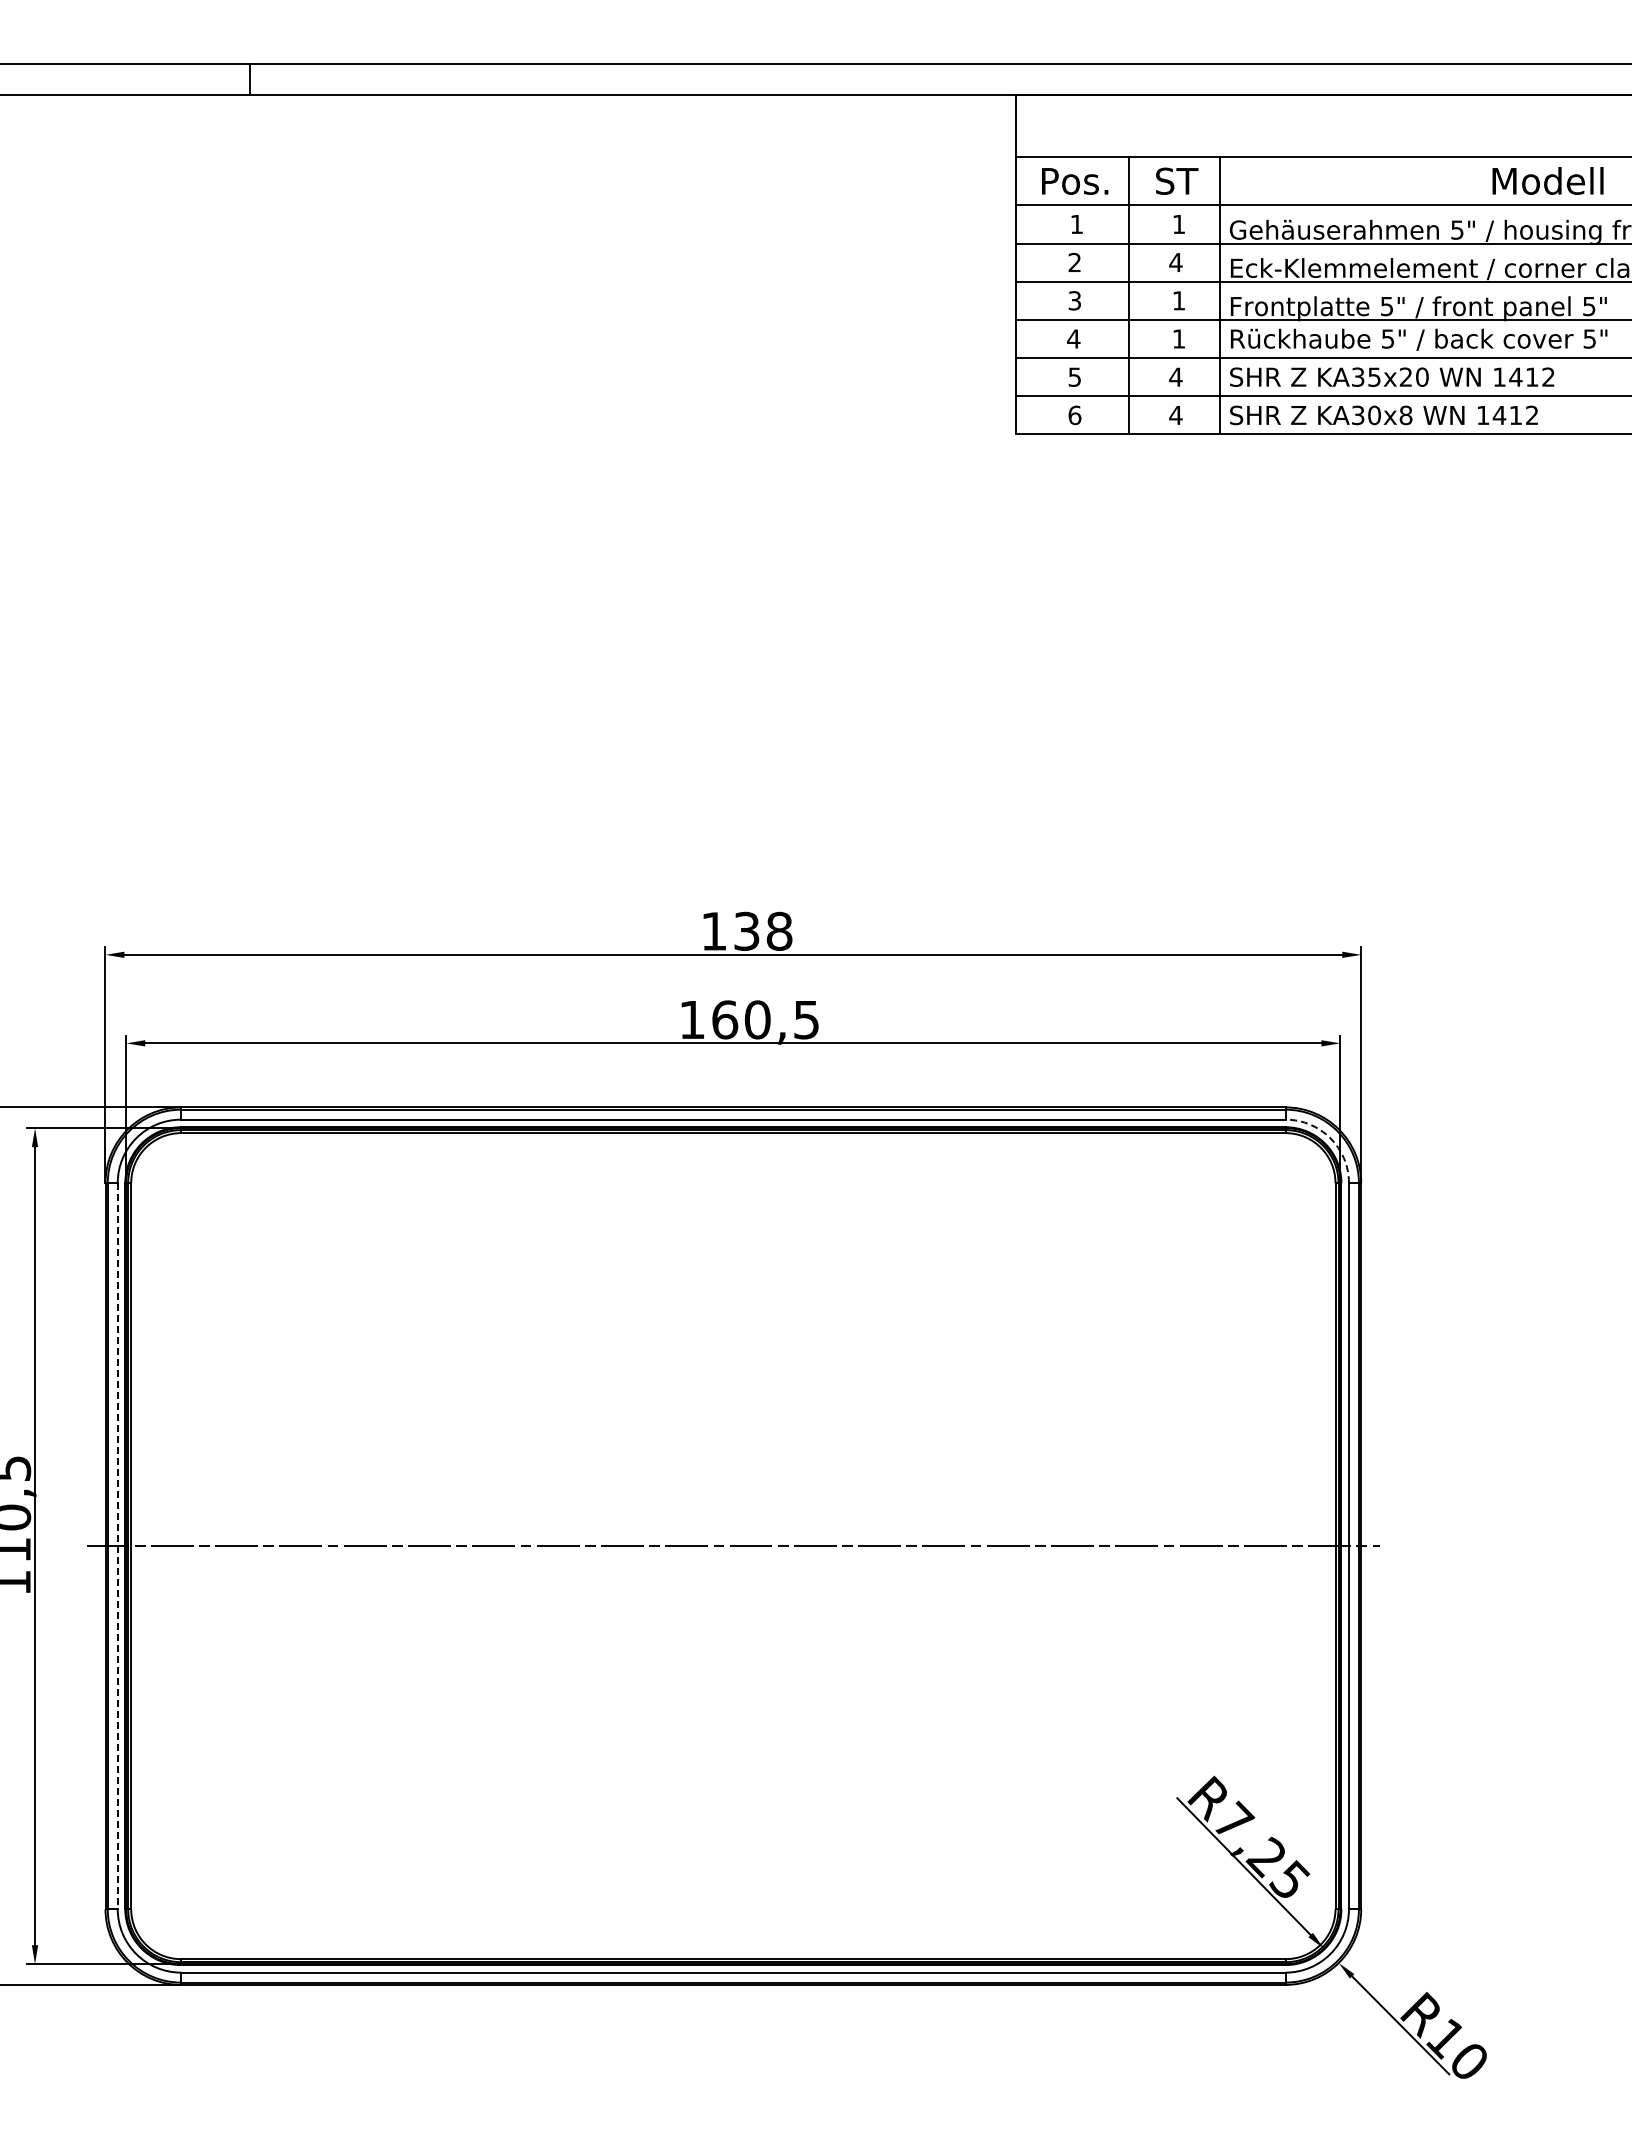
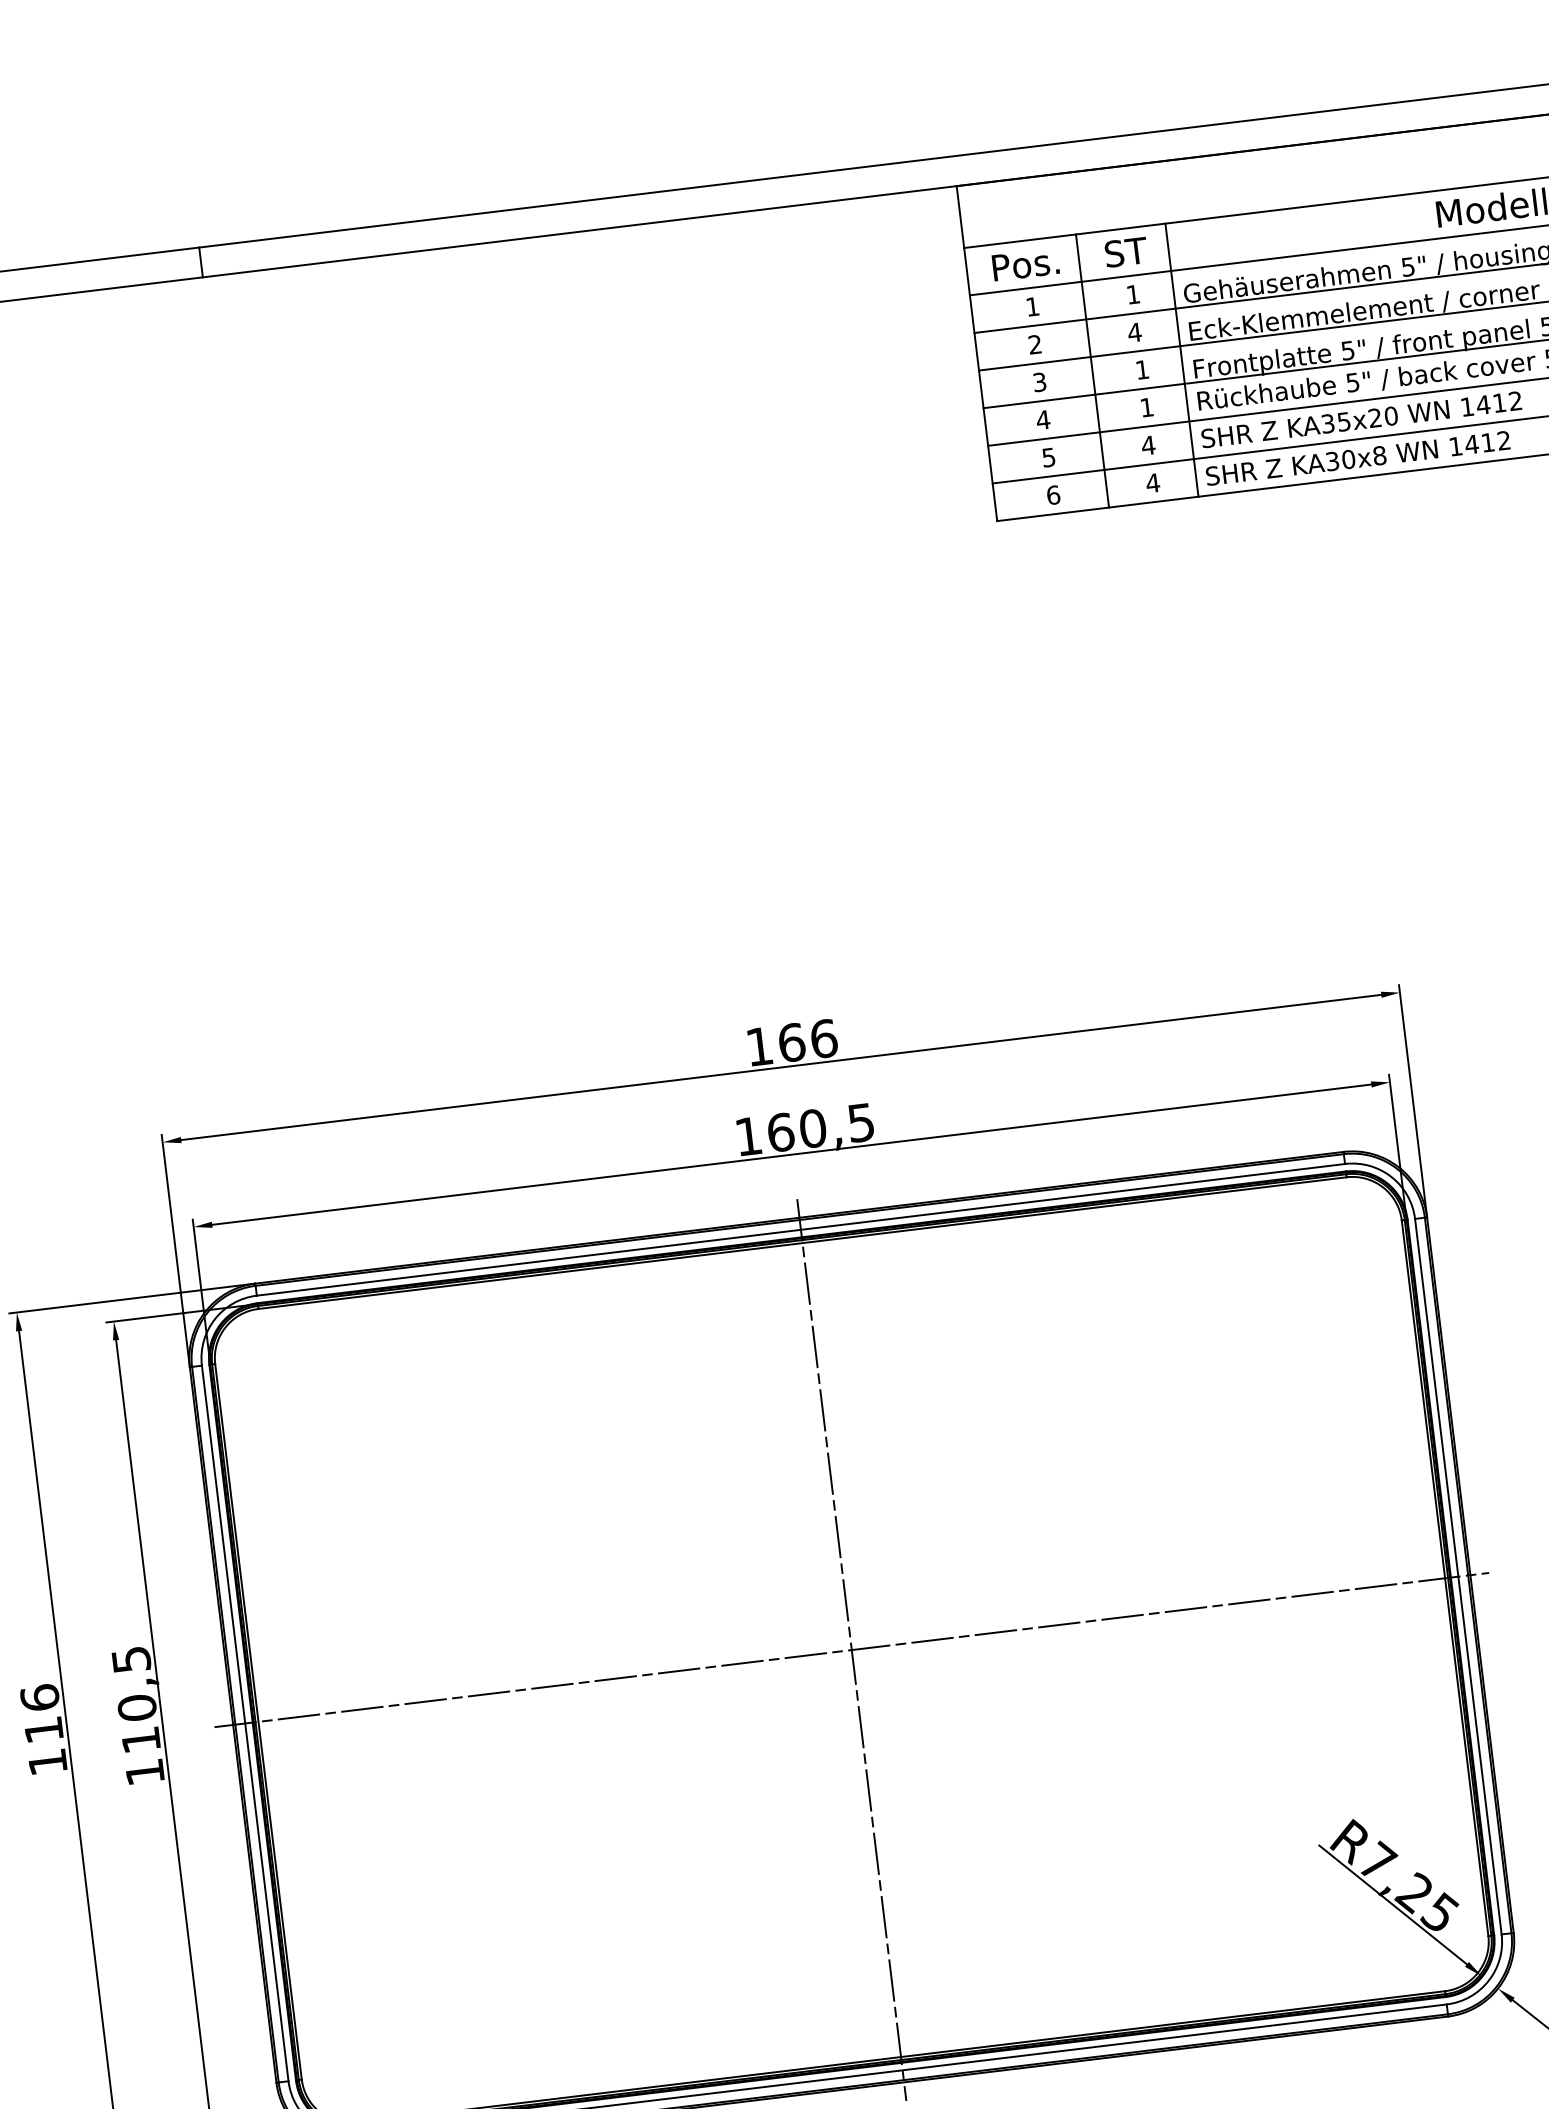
text: (763, 930) -> (808, 1039), 138 -> 166
arc: (1330, 1138) -> (1391, 1177), dashed -> solid
line: (733, 1545) -> (851, 1649), added
line: (117, 1546) -> (245, 1723), dashed -> solid

